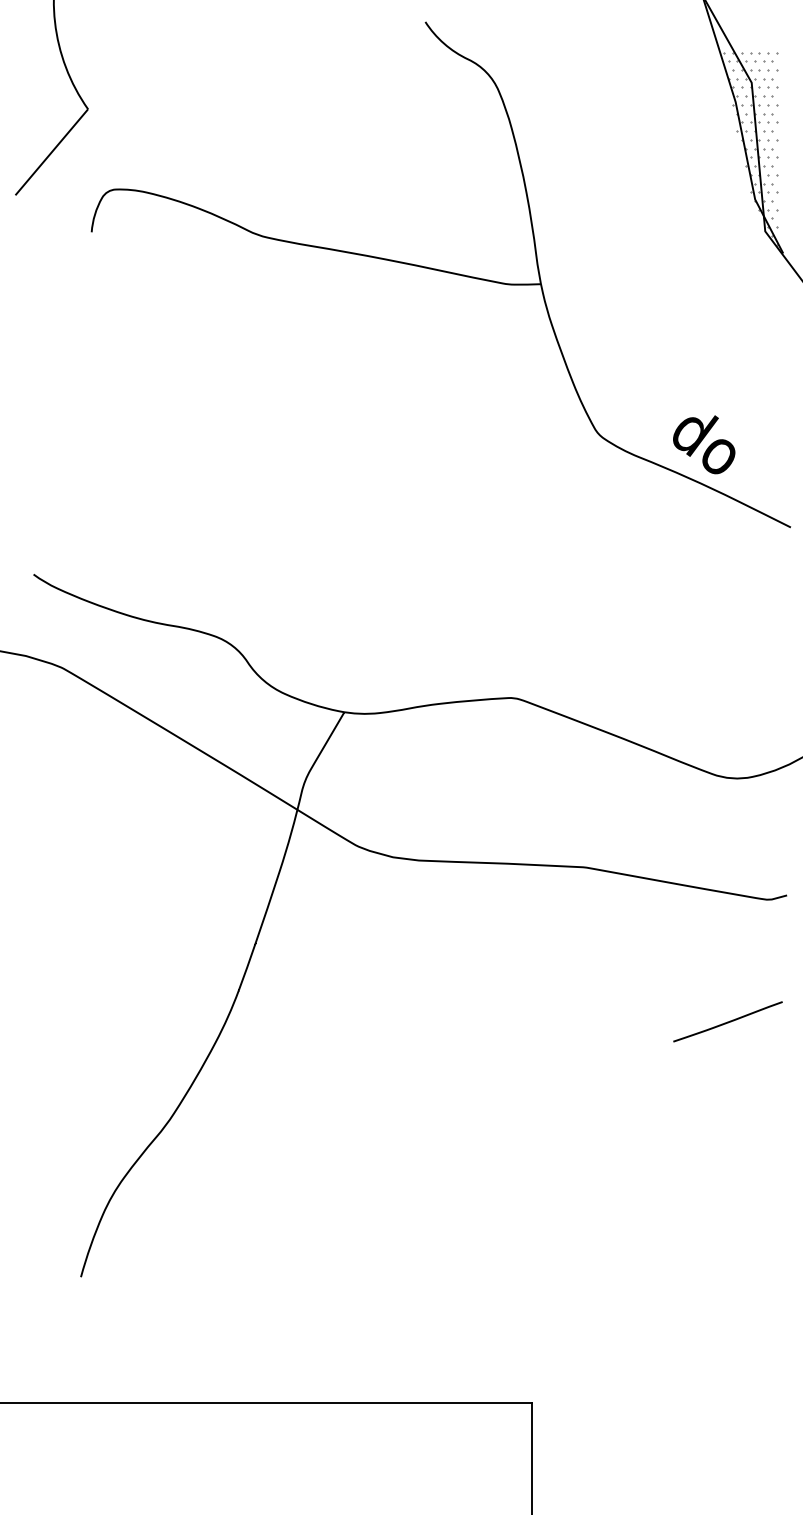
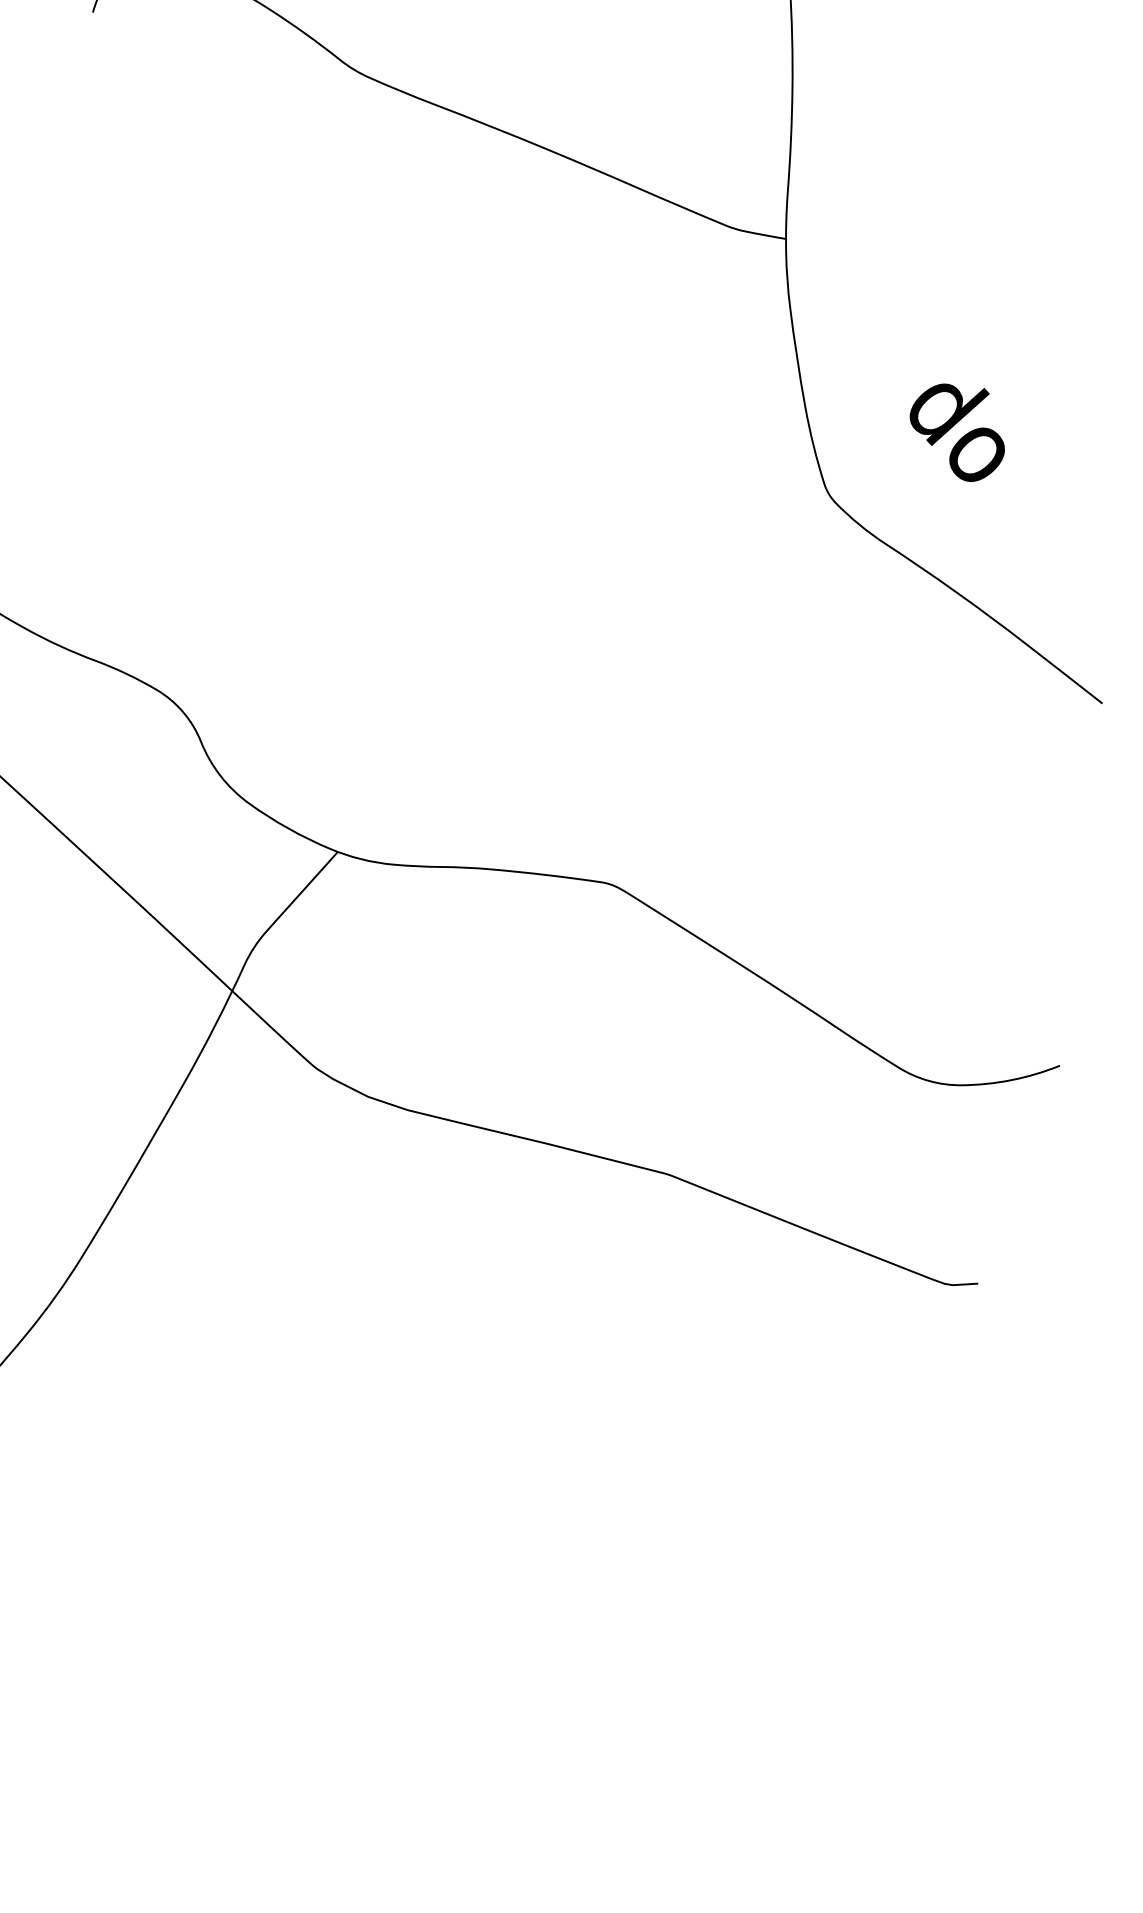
text: (704, 444) -> (958, 430), moved
line: (727, 1021) -> (843, 1463), removed

